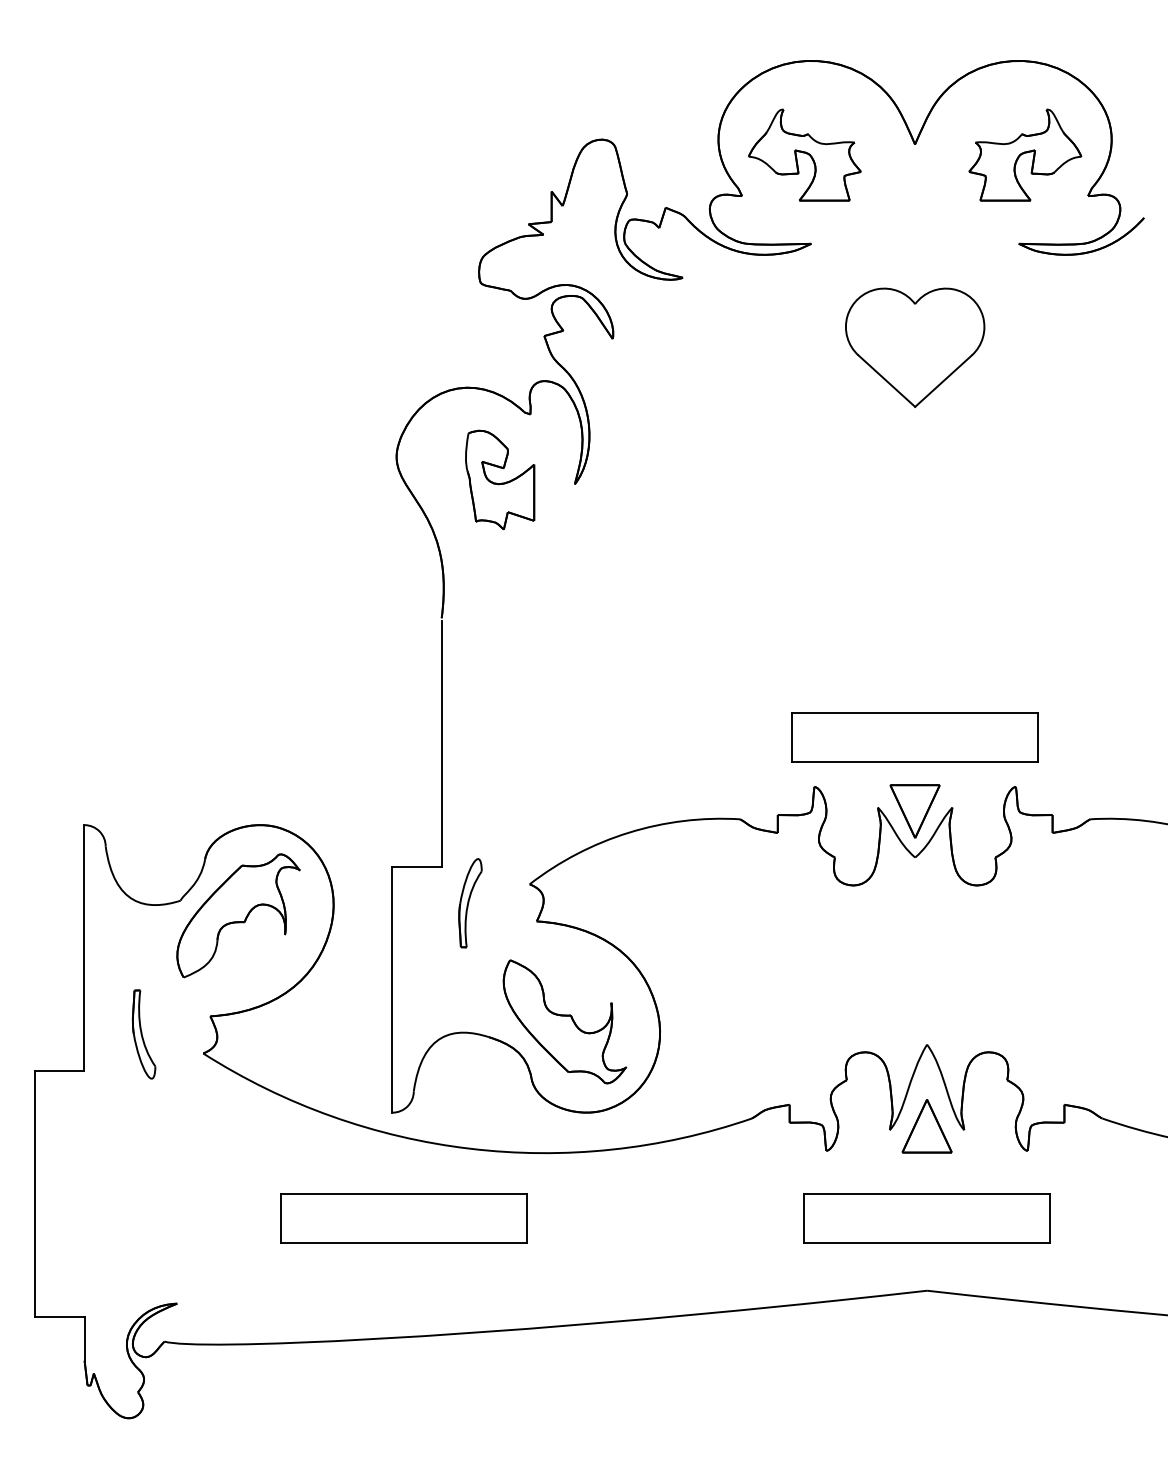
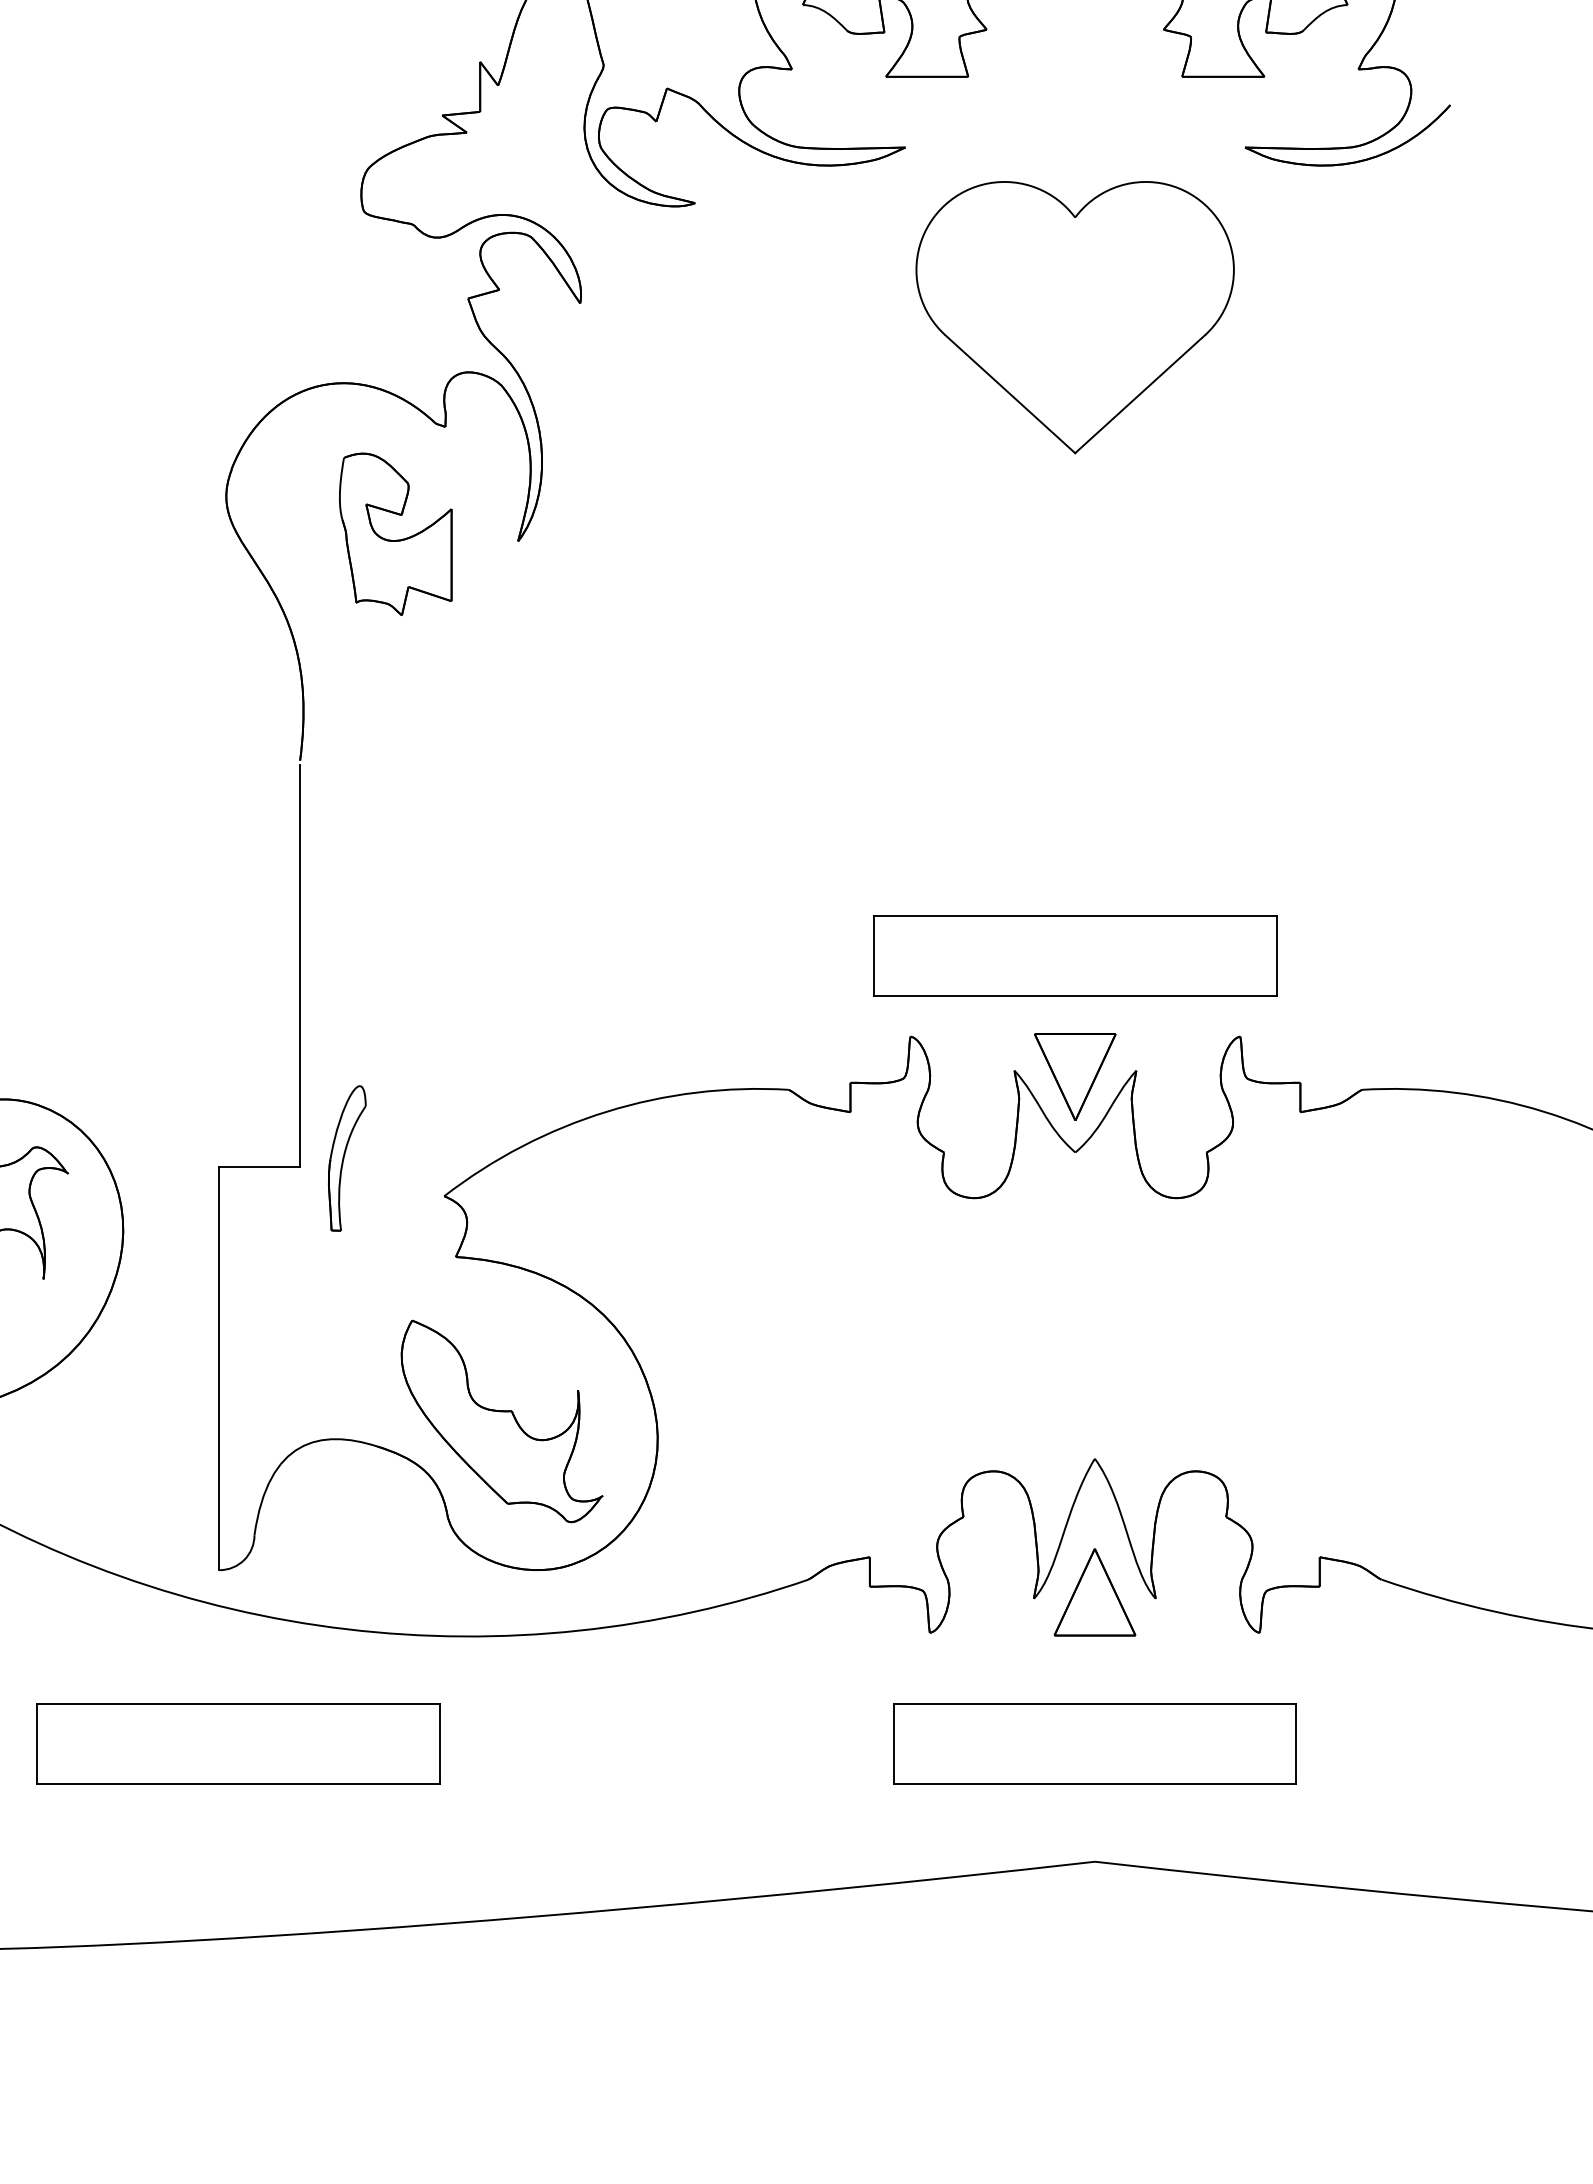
part: (915, 347) -> (1075, 317), size x1.4
part: (470, 903) -> (347, 1158), moved

